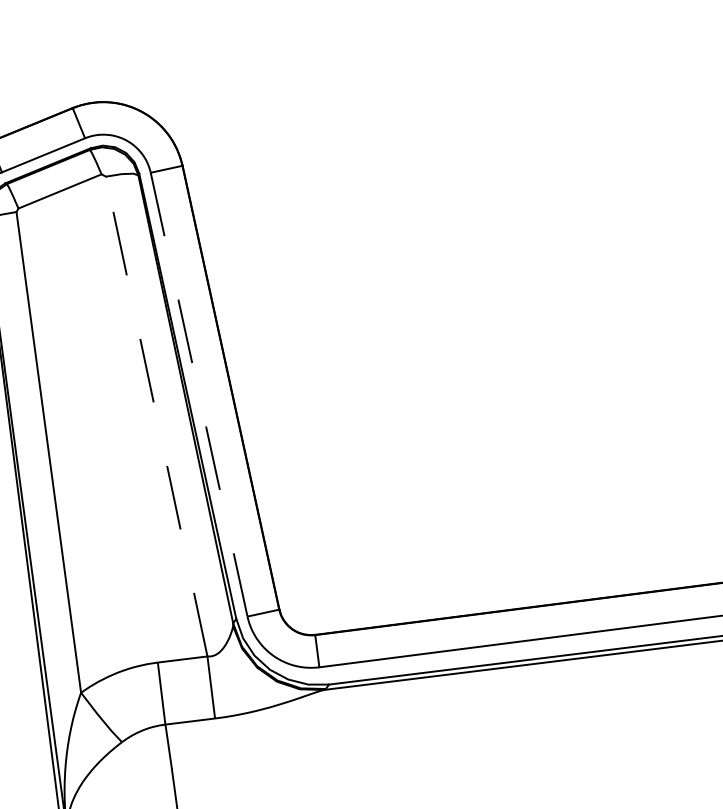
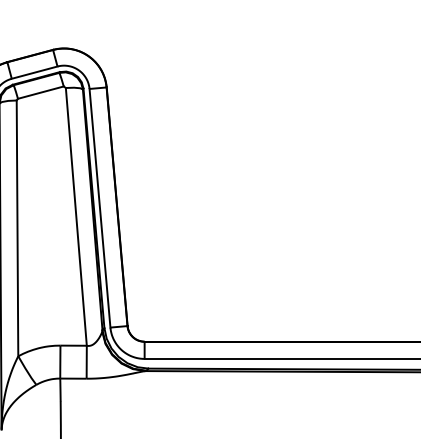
line: (200, 394) -> (100, 208), dashed -> solid
line: (156, 415) -> (76, 216), dashed -> solid

